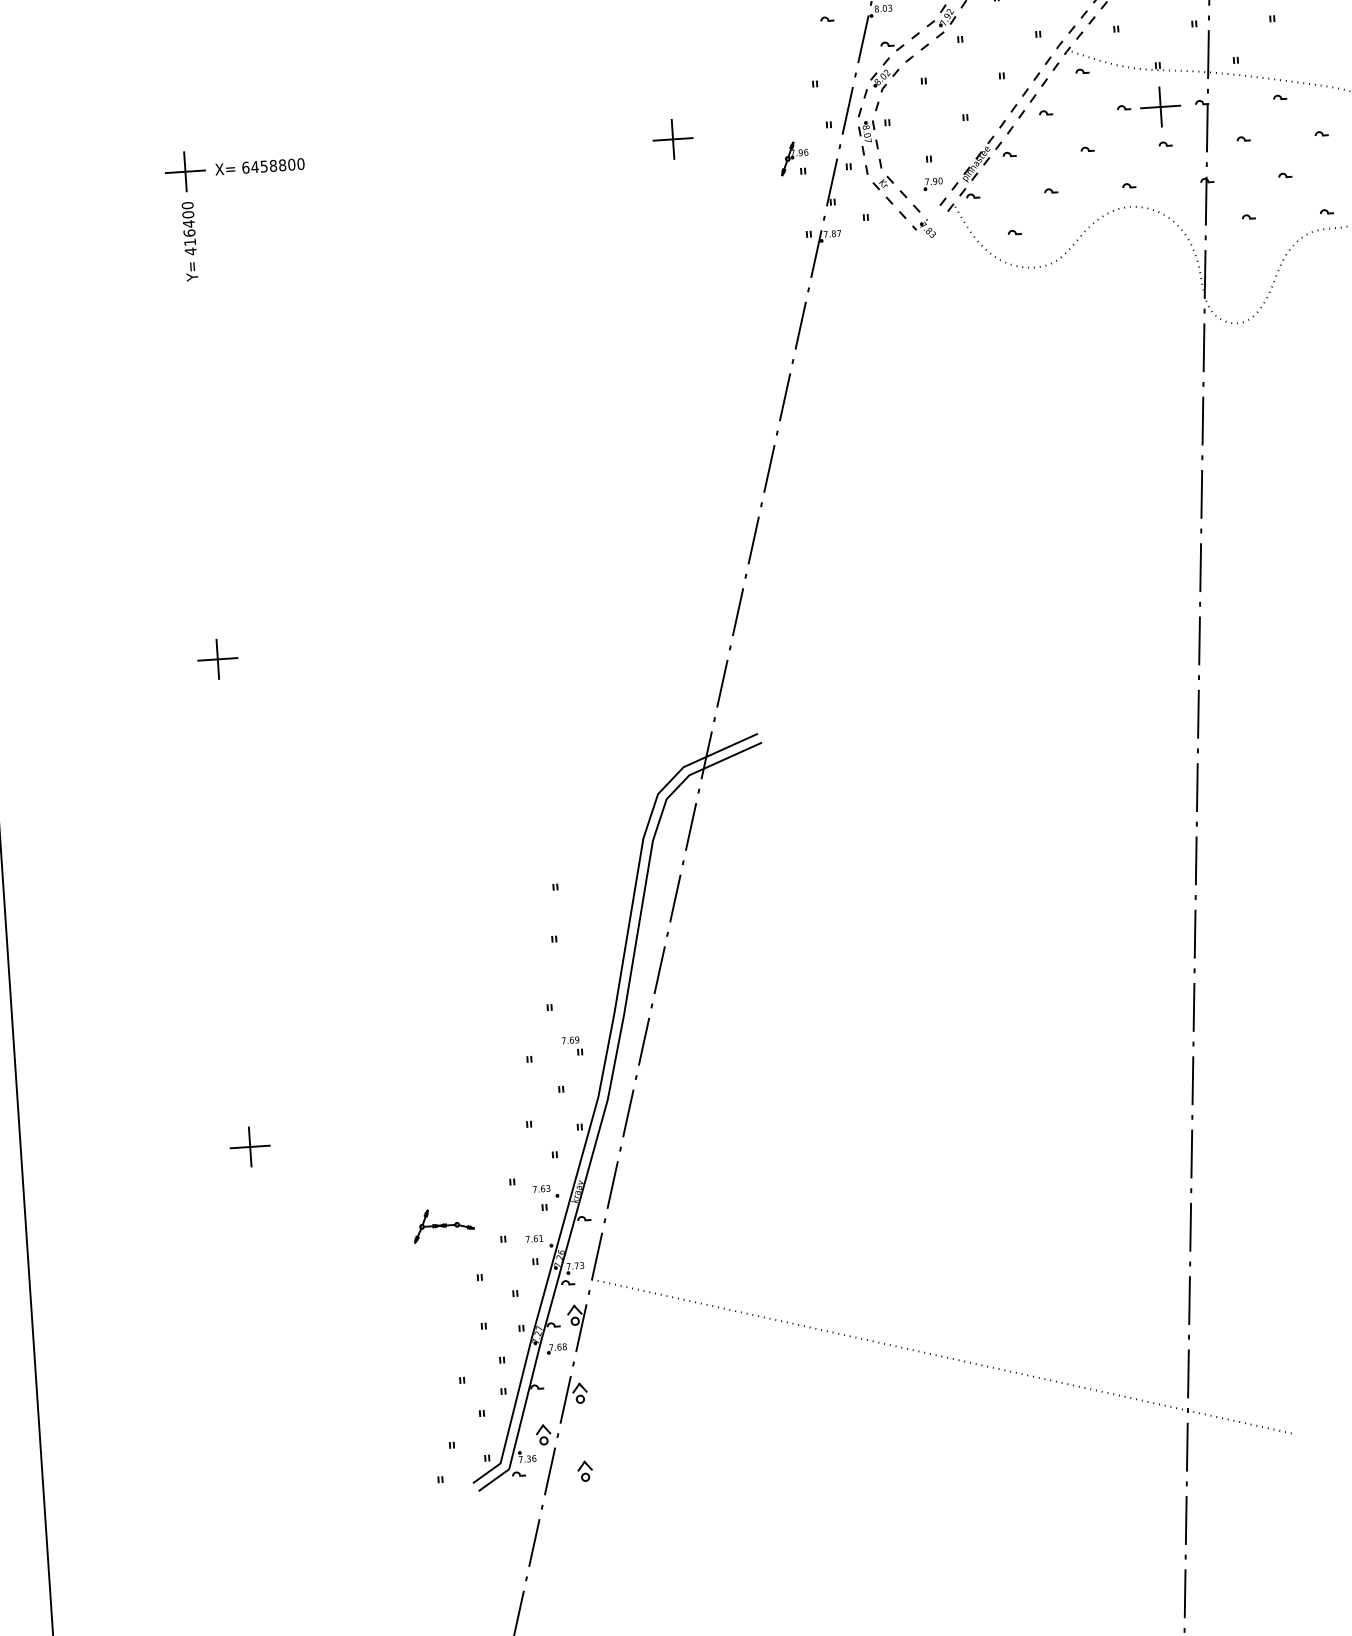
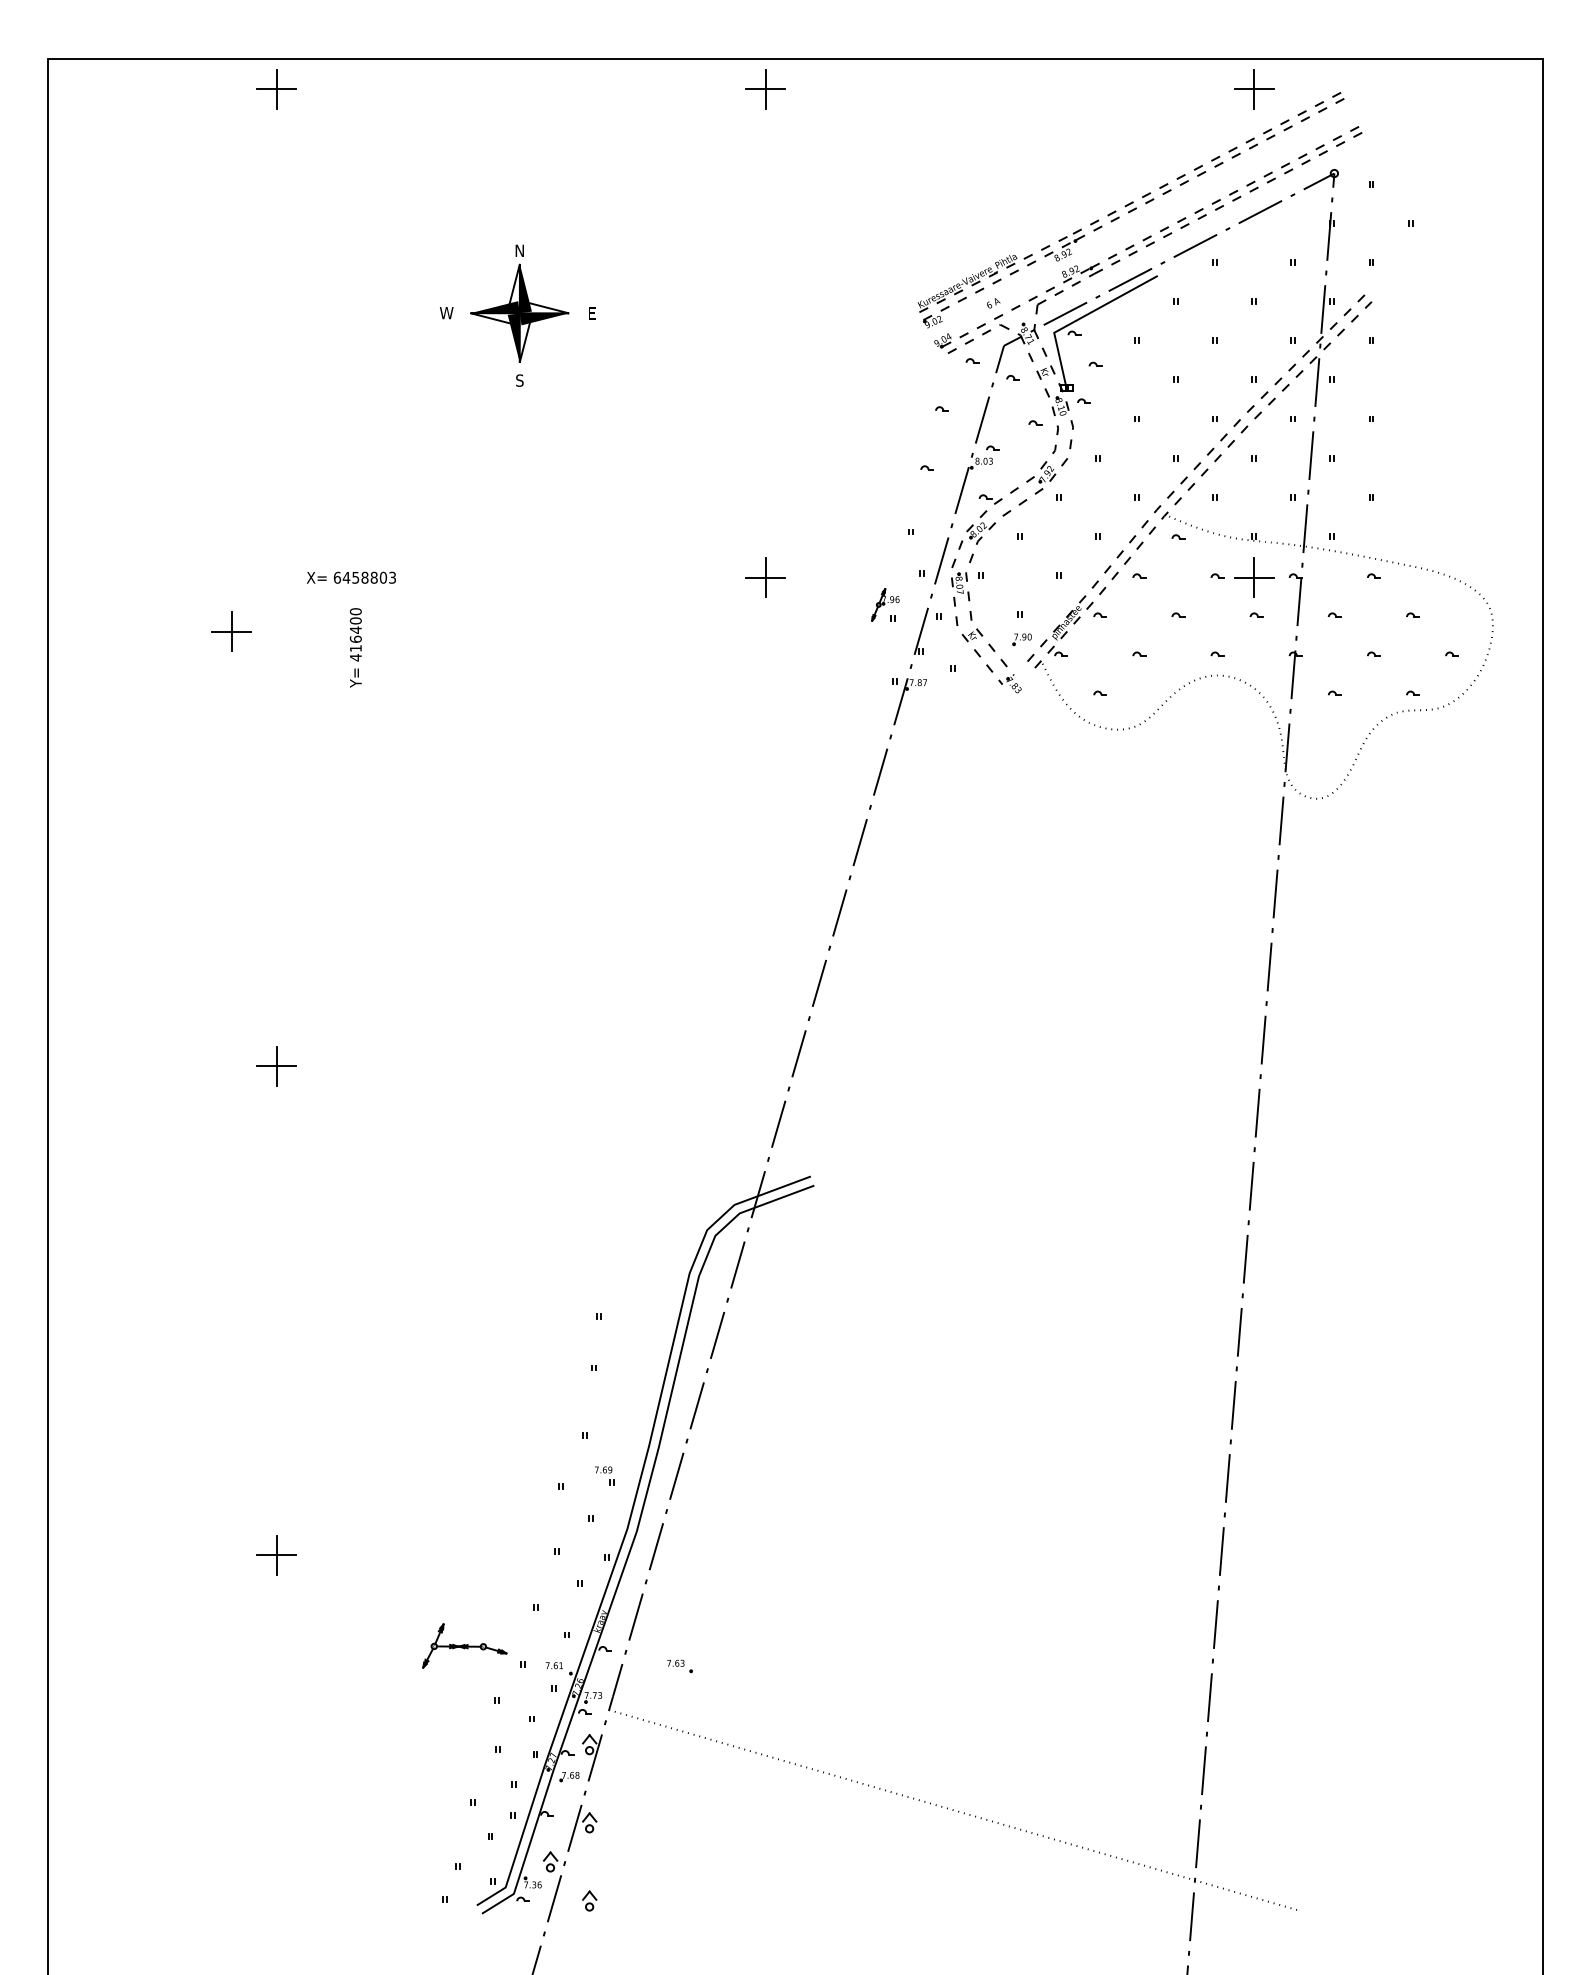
text: (300, 163) -> (392, 577), 6458800 -> 6458803
part: (185, 171) -> (231, 631), moved
text: (189, 241) -> (355, 647), moved
part: (545, 1191) -> (679, 1666), moved
part: (443, 1224) -> (464, 1645), size x1.4

